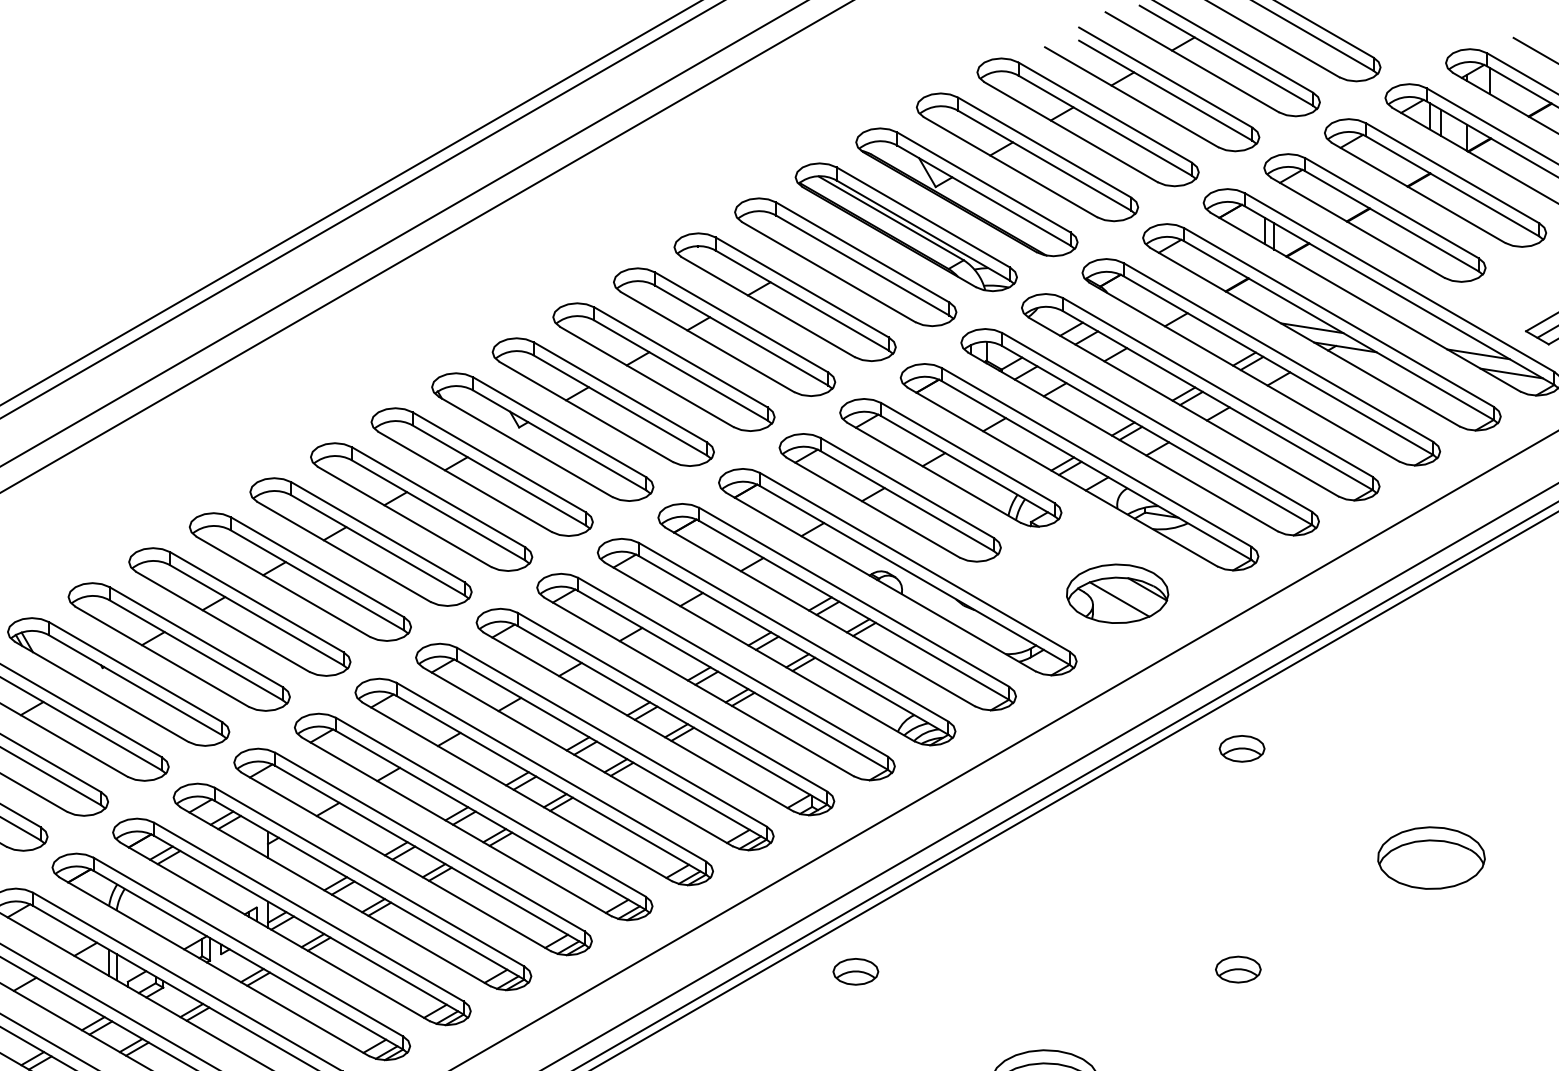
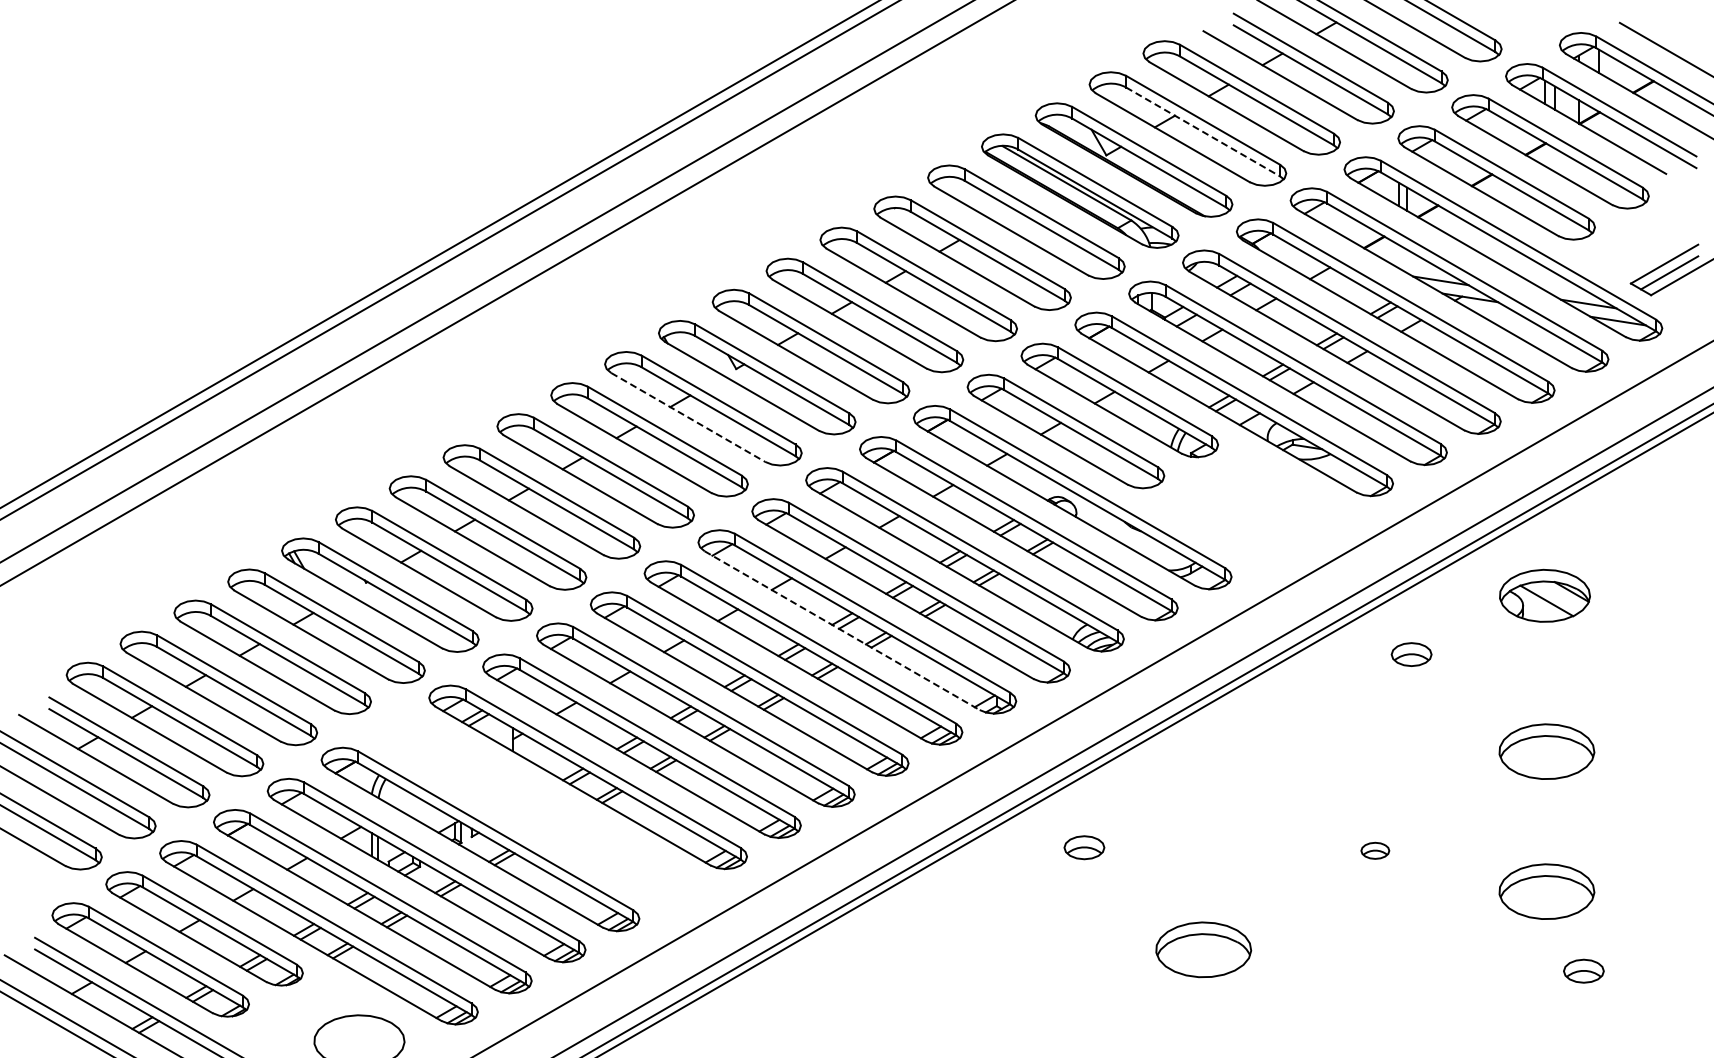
line: (1045, 160) -> (1203, 131), solid -> dashed
line: (465, 481) -> (688, 417), solid -> dashed
part: (1117, 593) -> (1544, 595), moved
line: (638, 721) -> (842, 630), solid -> dashed
part: (1241, 748) -> (1411, 654), moved
part: (292, 922) -> (534, 808), removed
part: (1238, 969) -> (1375, 850), size x0.7
part: (855, 971) -> (1084, 847), moved
part: (1431, 1015) -> (1546, 891), added

